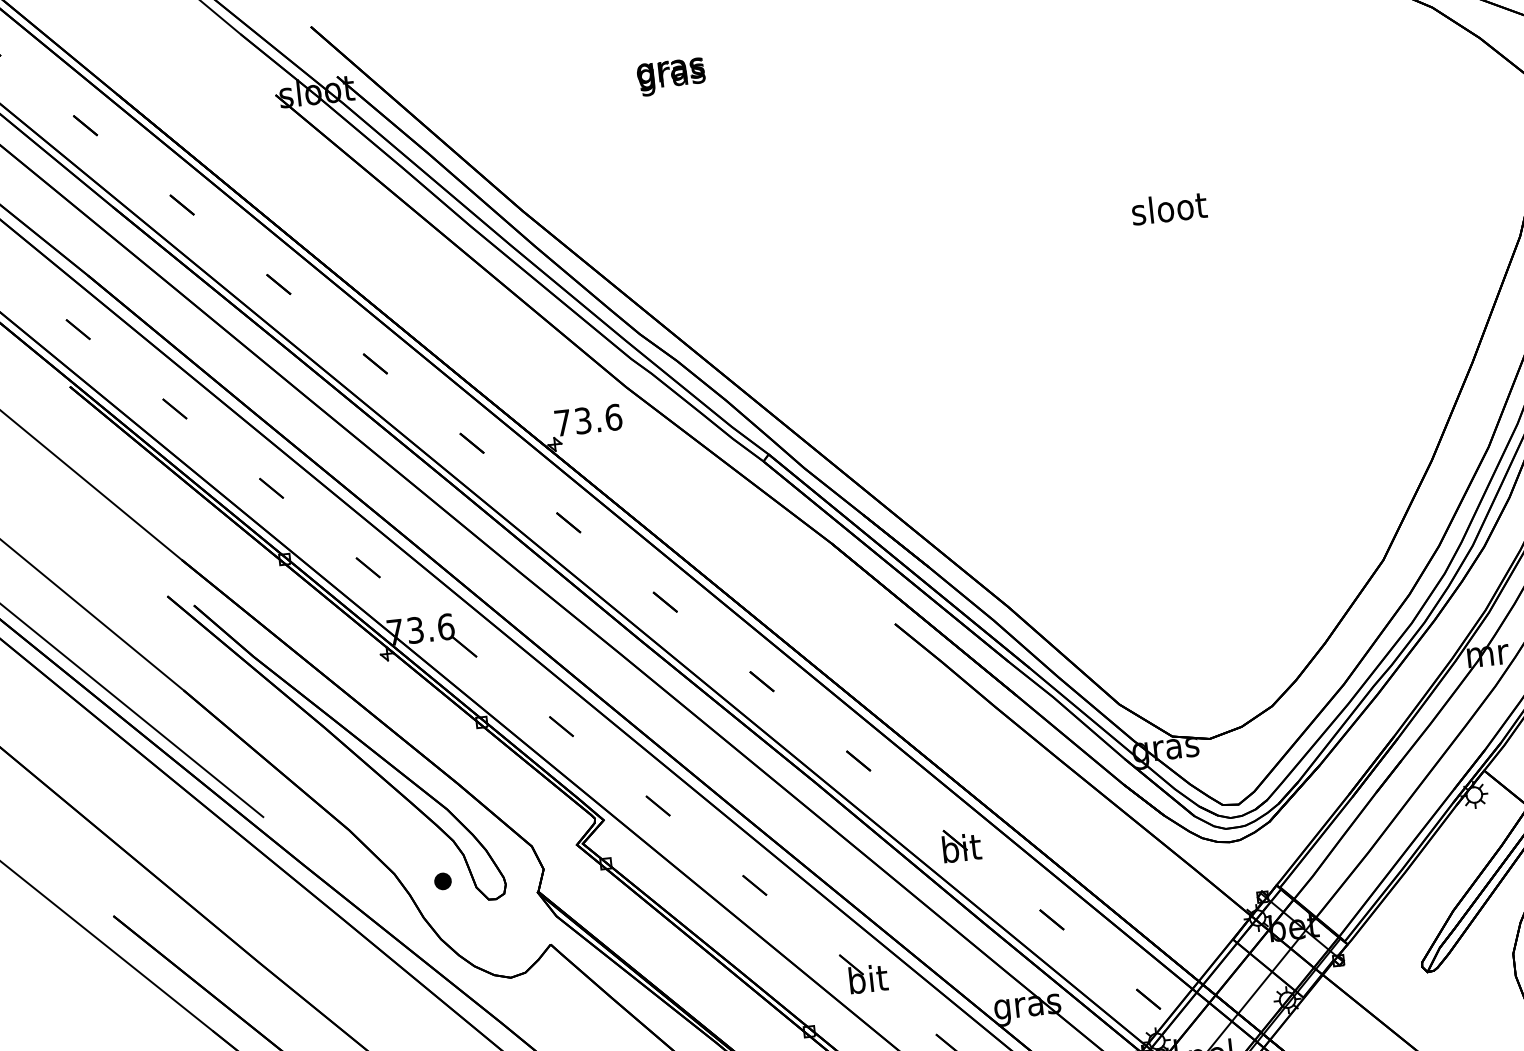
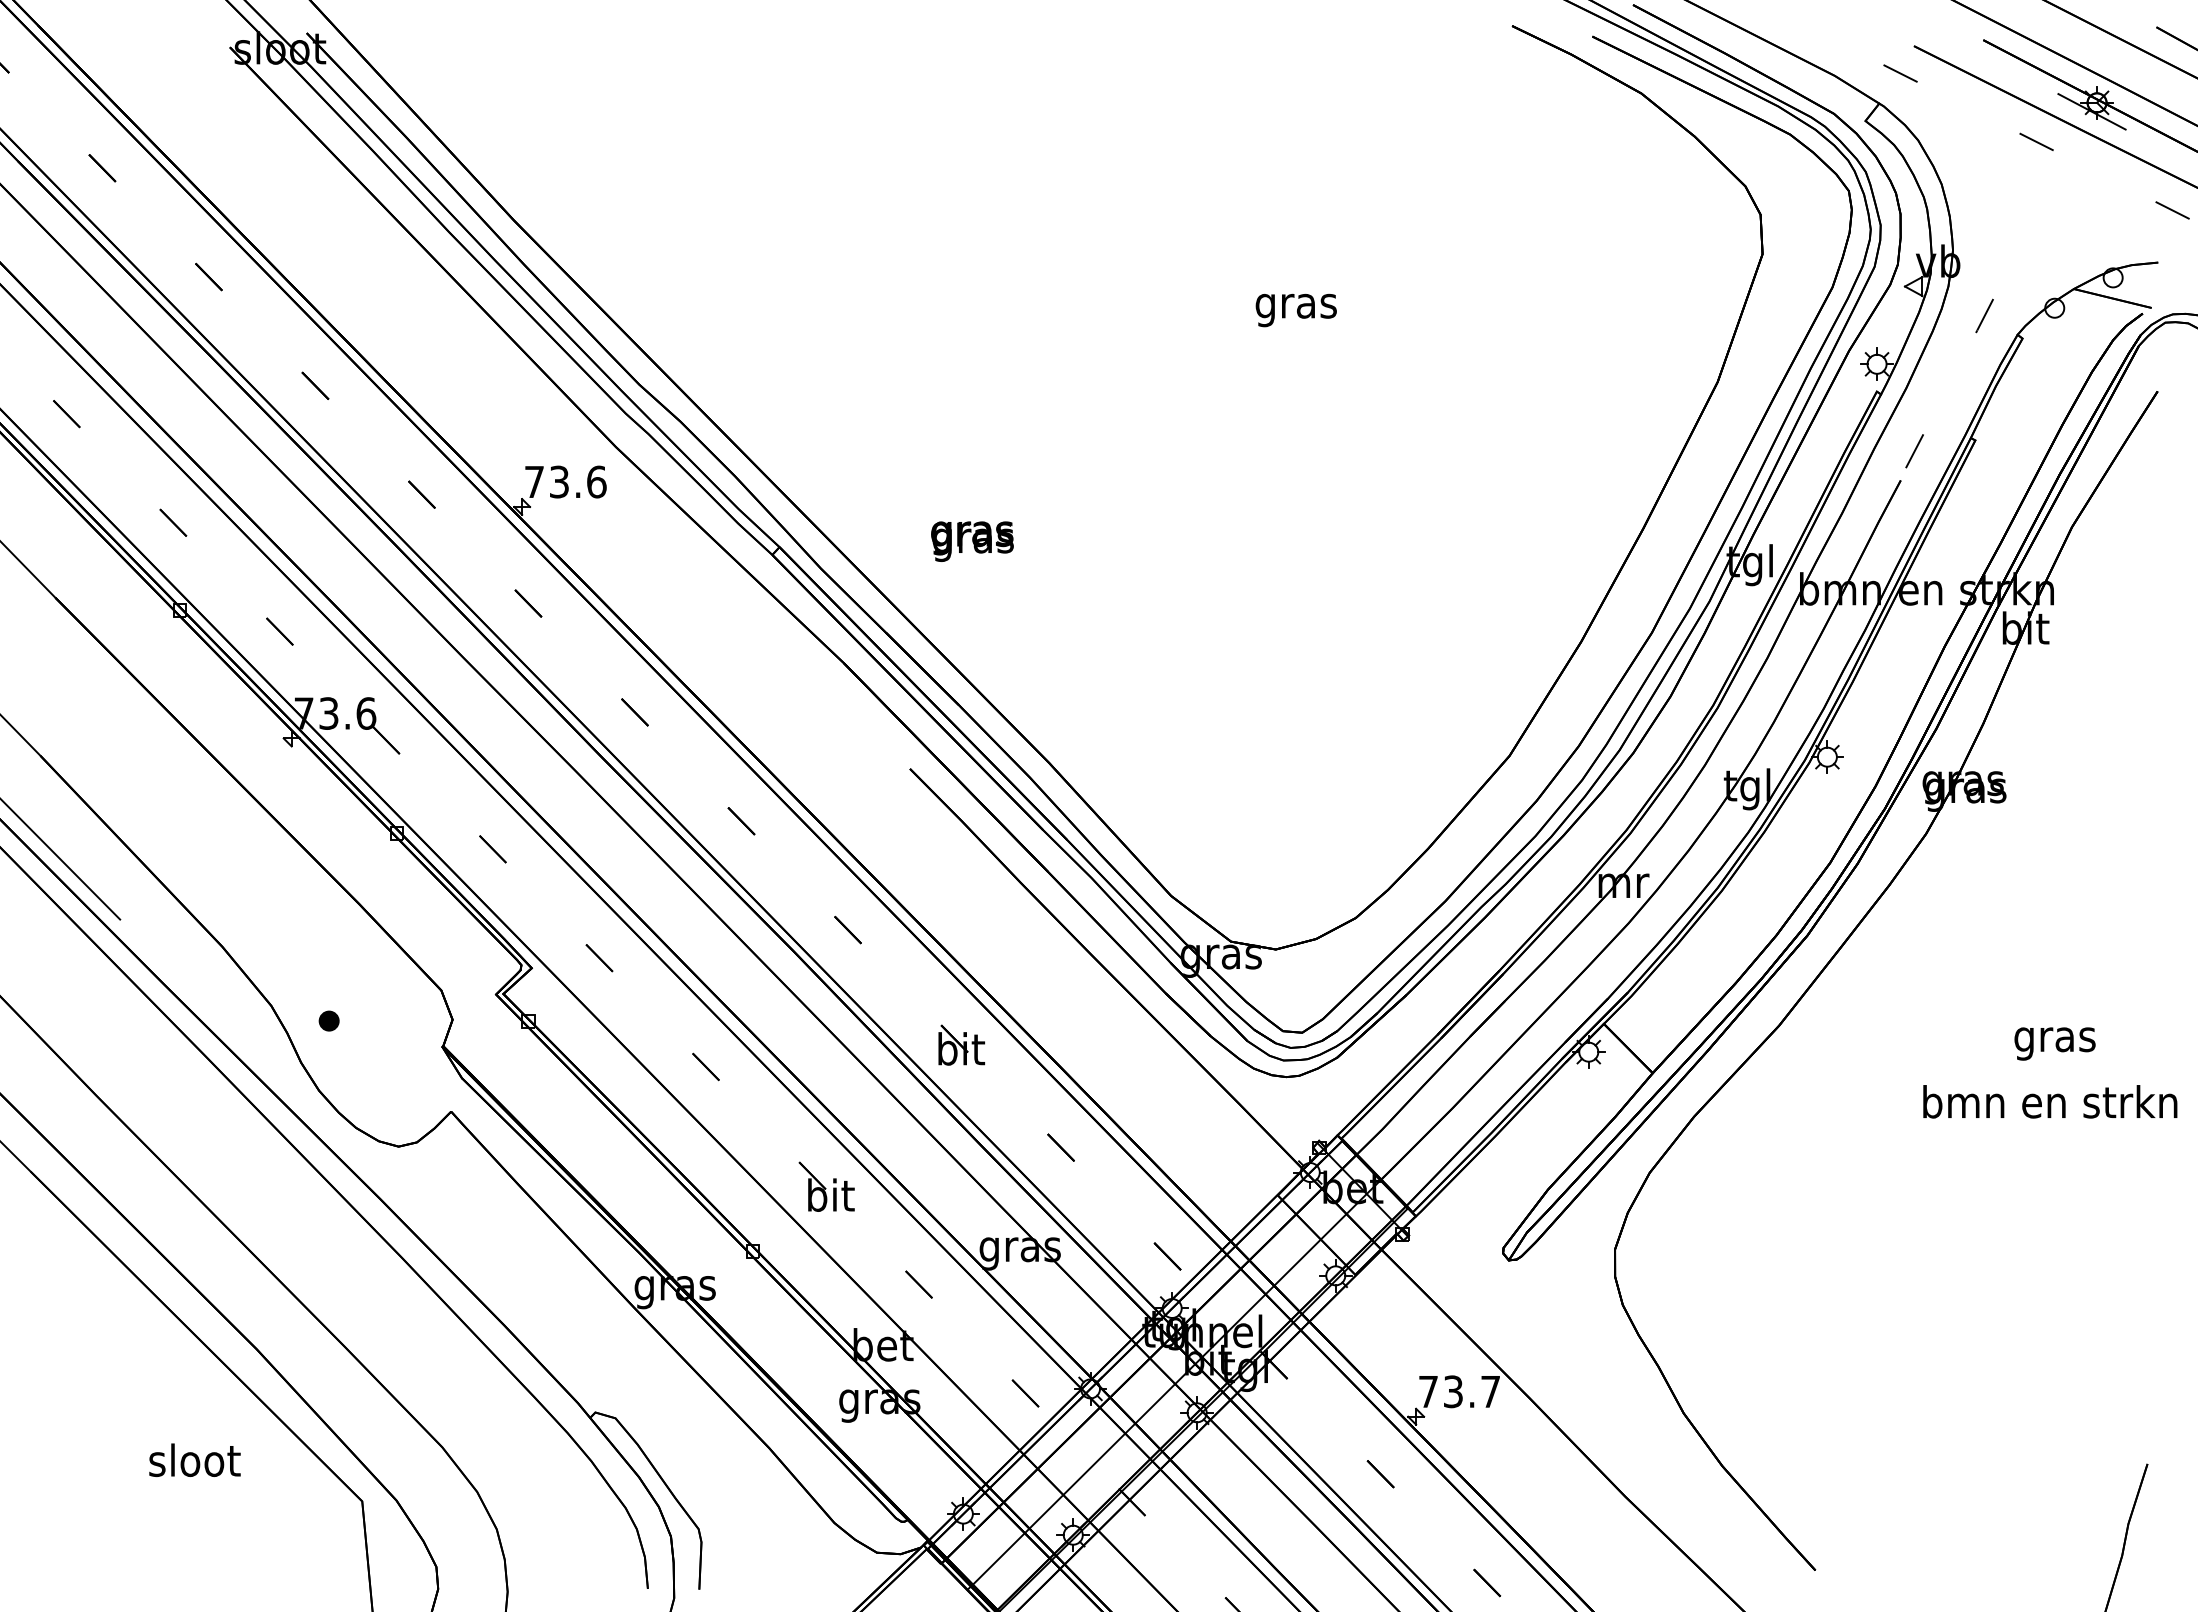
text: (671, 76) -> (972, 541), moved
text: (1169, 212) -> (1296, 306), sloot -> gras
part: (340, 742) -> (223, 839), removed

